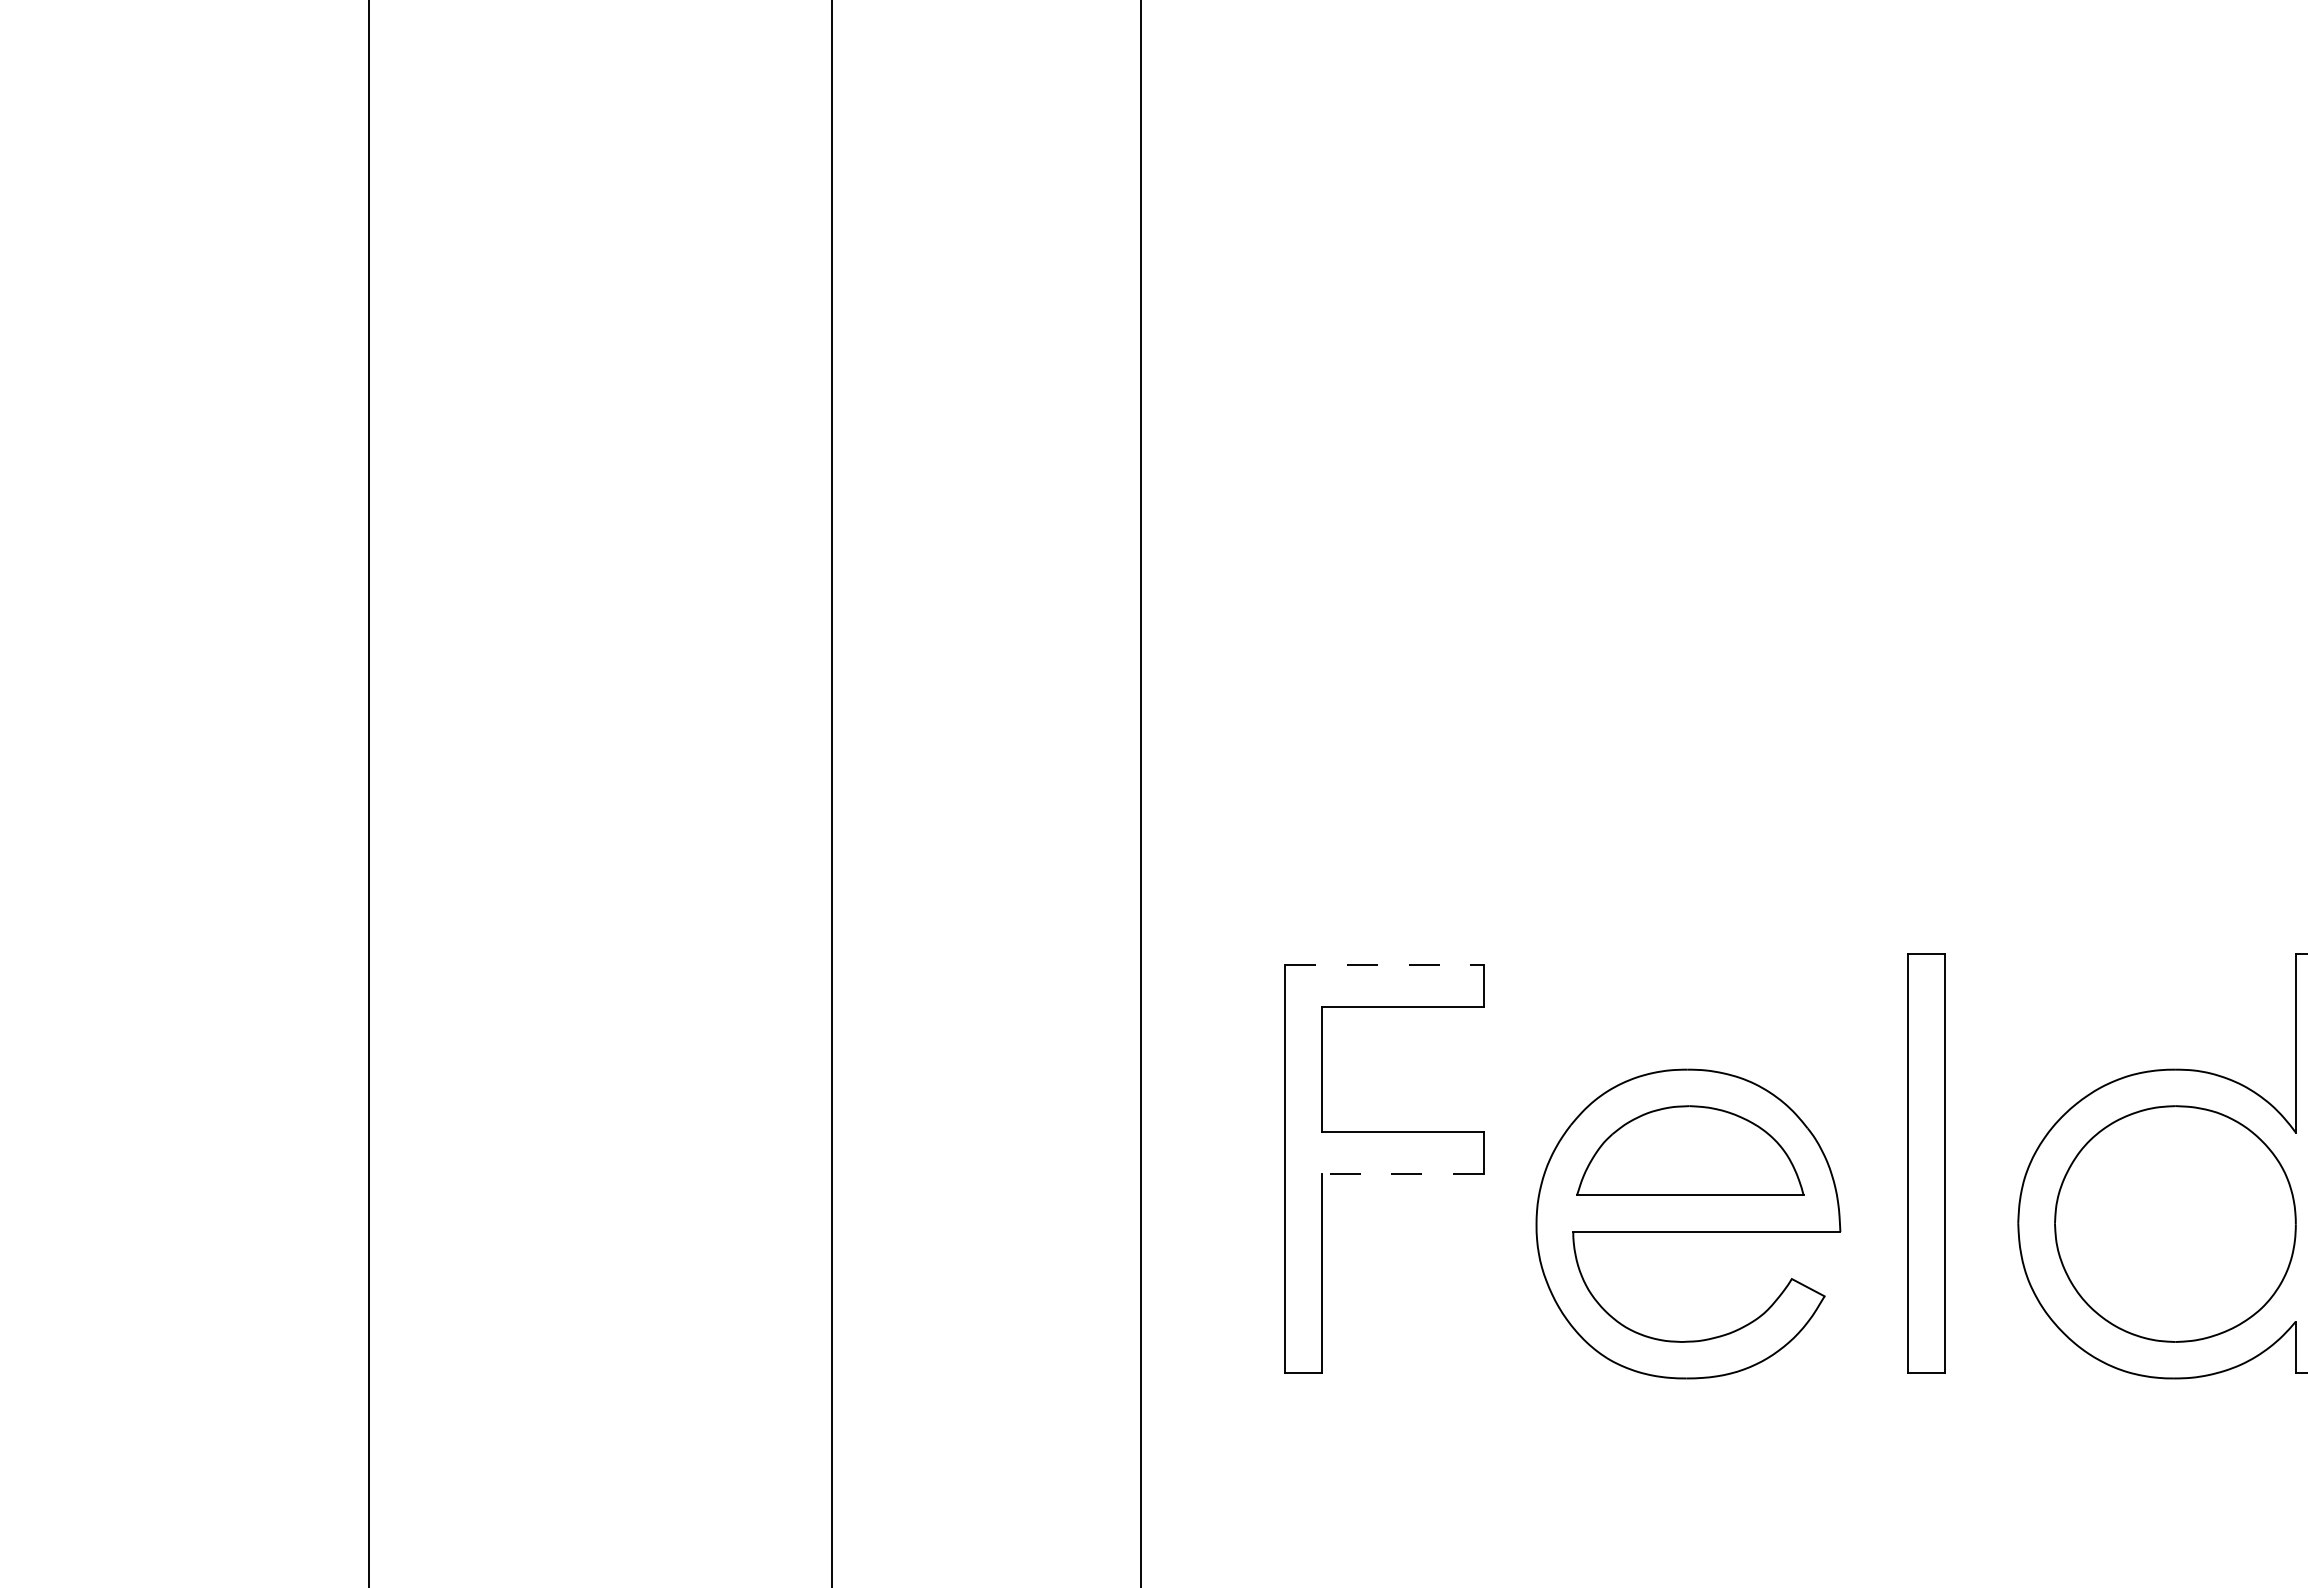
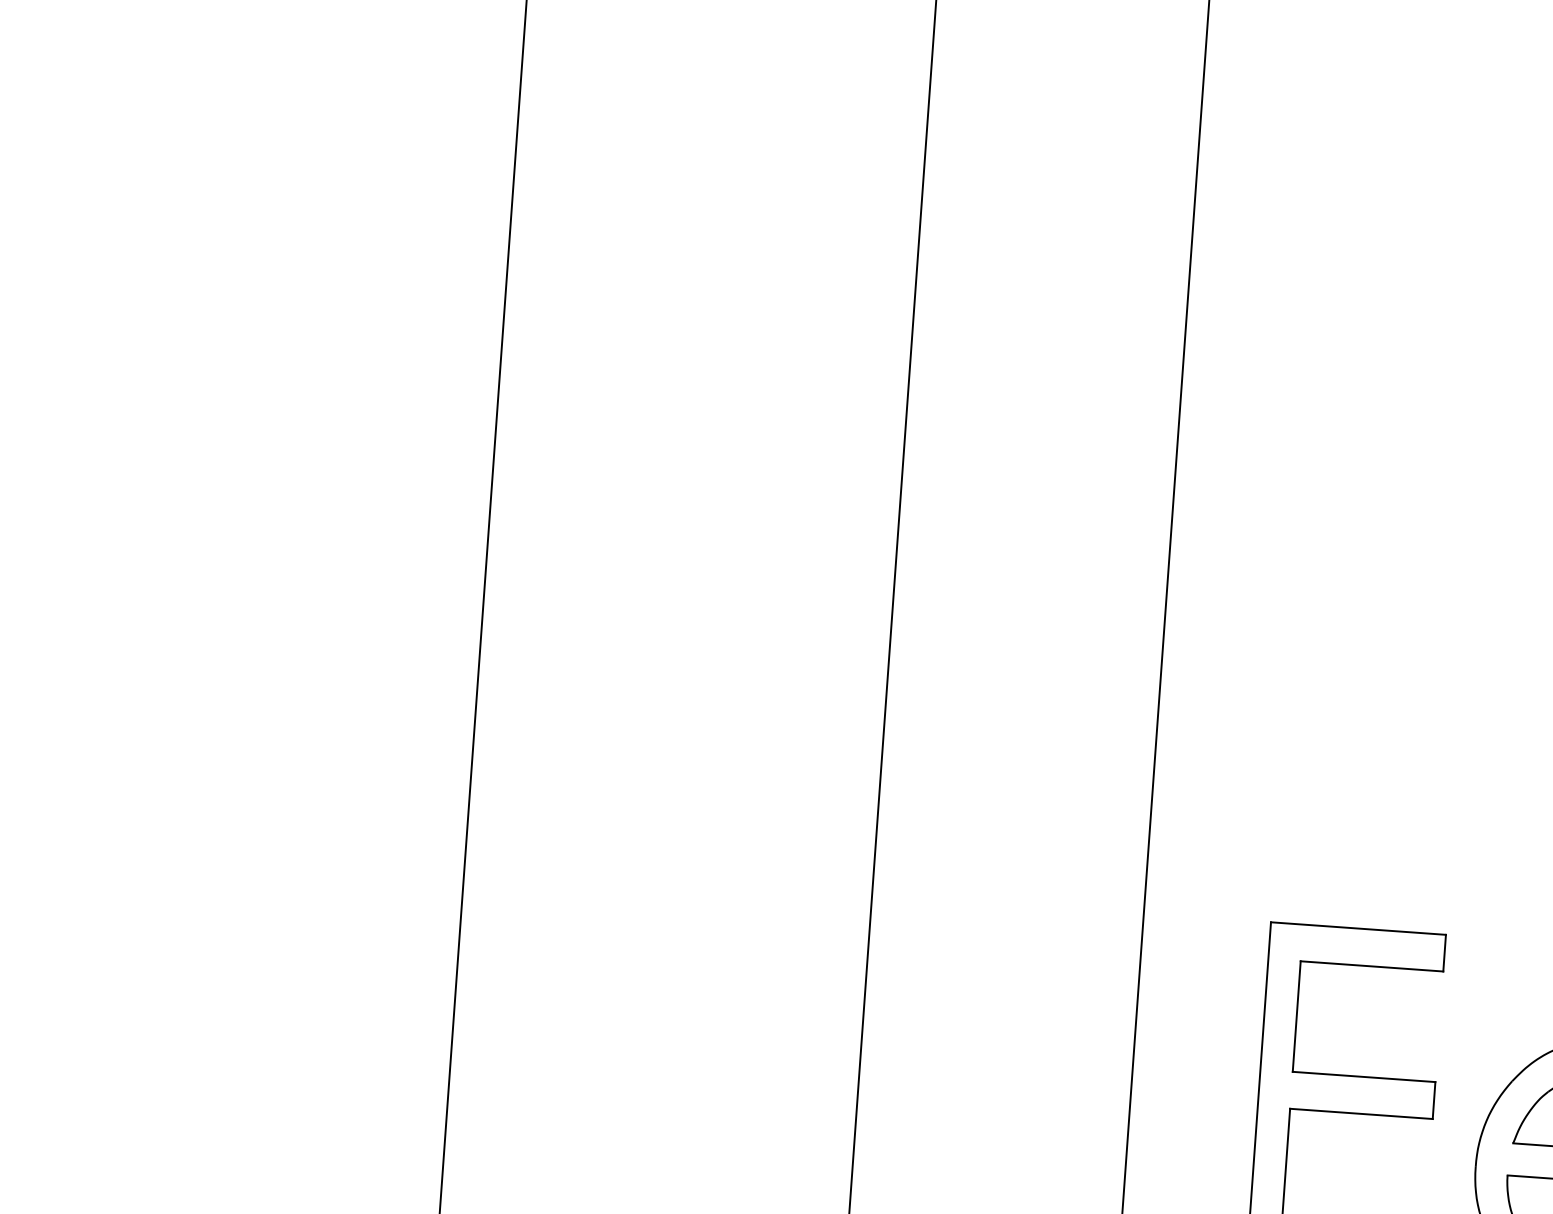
line: (1385, 965) -> (1359, 929), dashed -> solid
line: (1402, 1174) -> (1360, 1114), dashed -> solid

